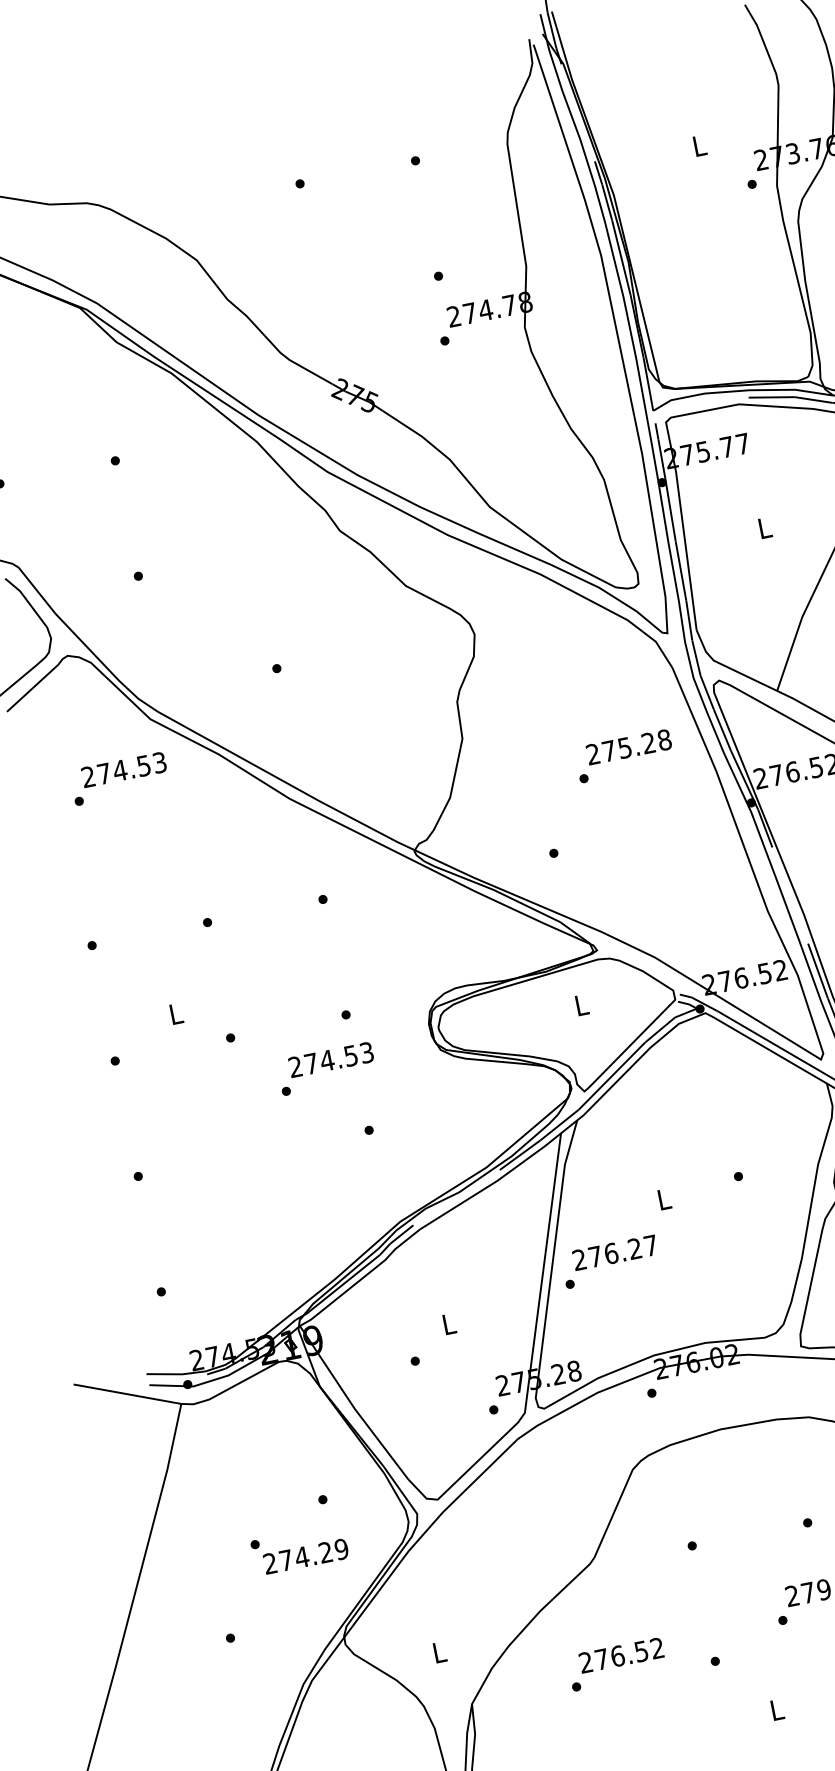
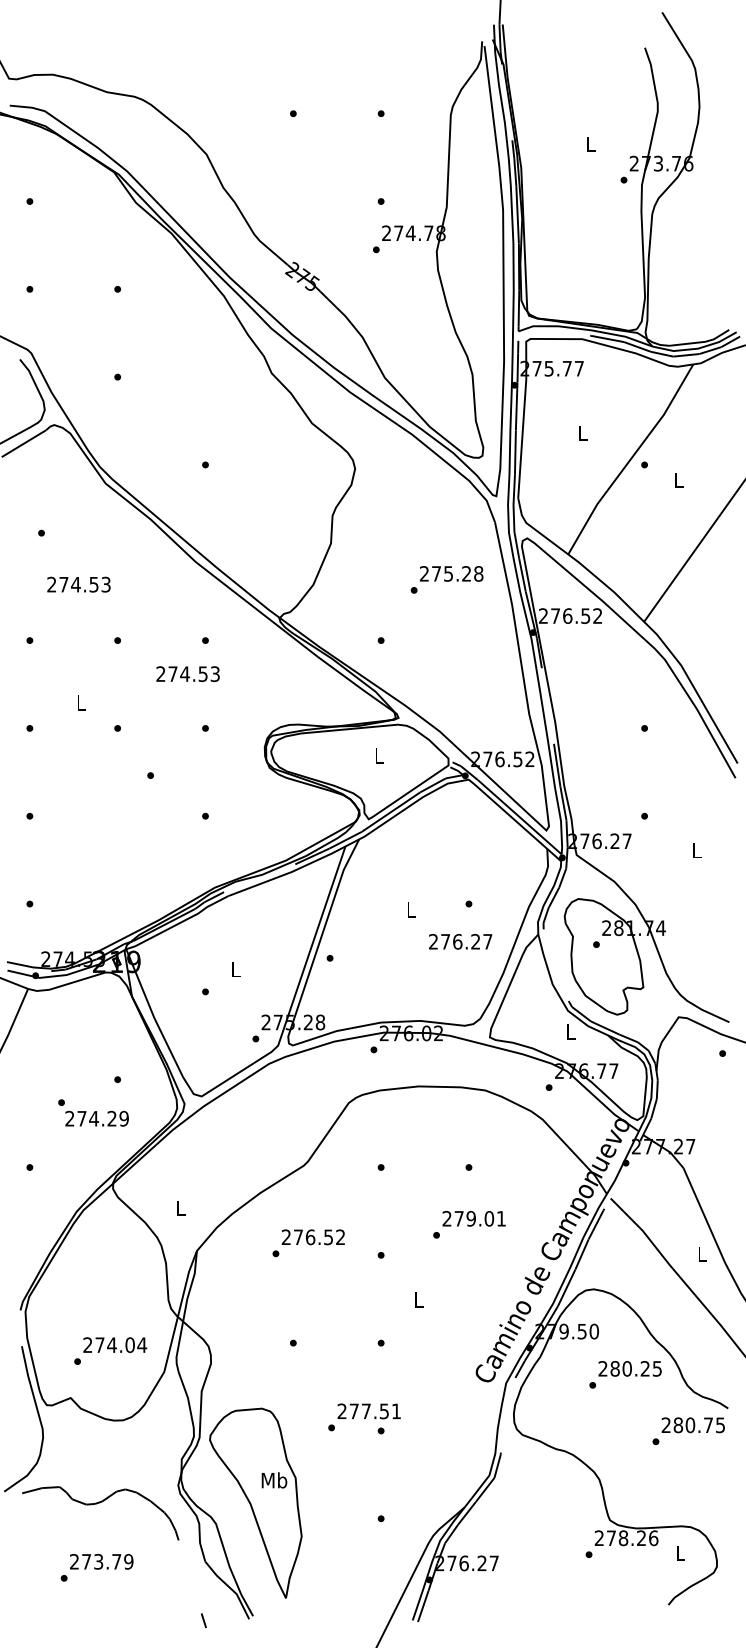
text: (123, 769) -> (78, 584), moved
text: (330, 1059) -> (187, 673), moved
text: (614, 1252) -> (460, 941), moved

